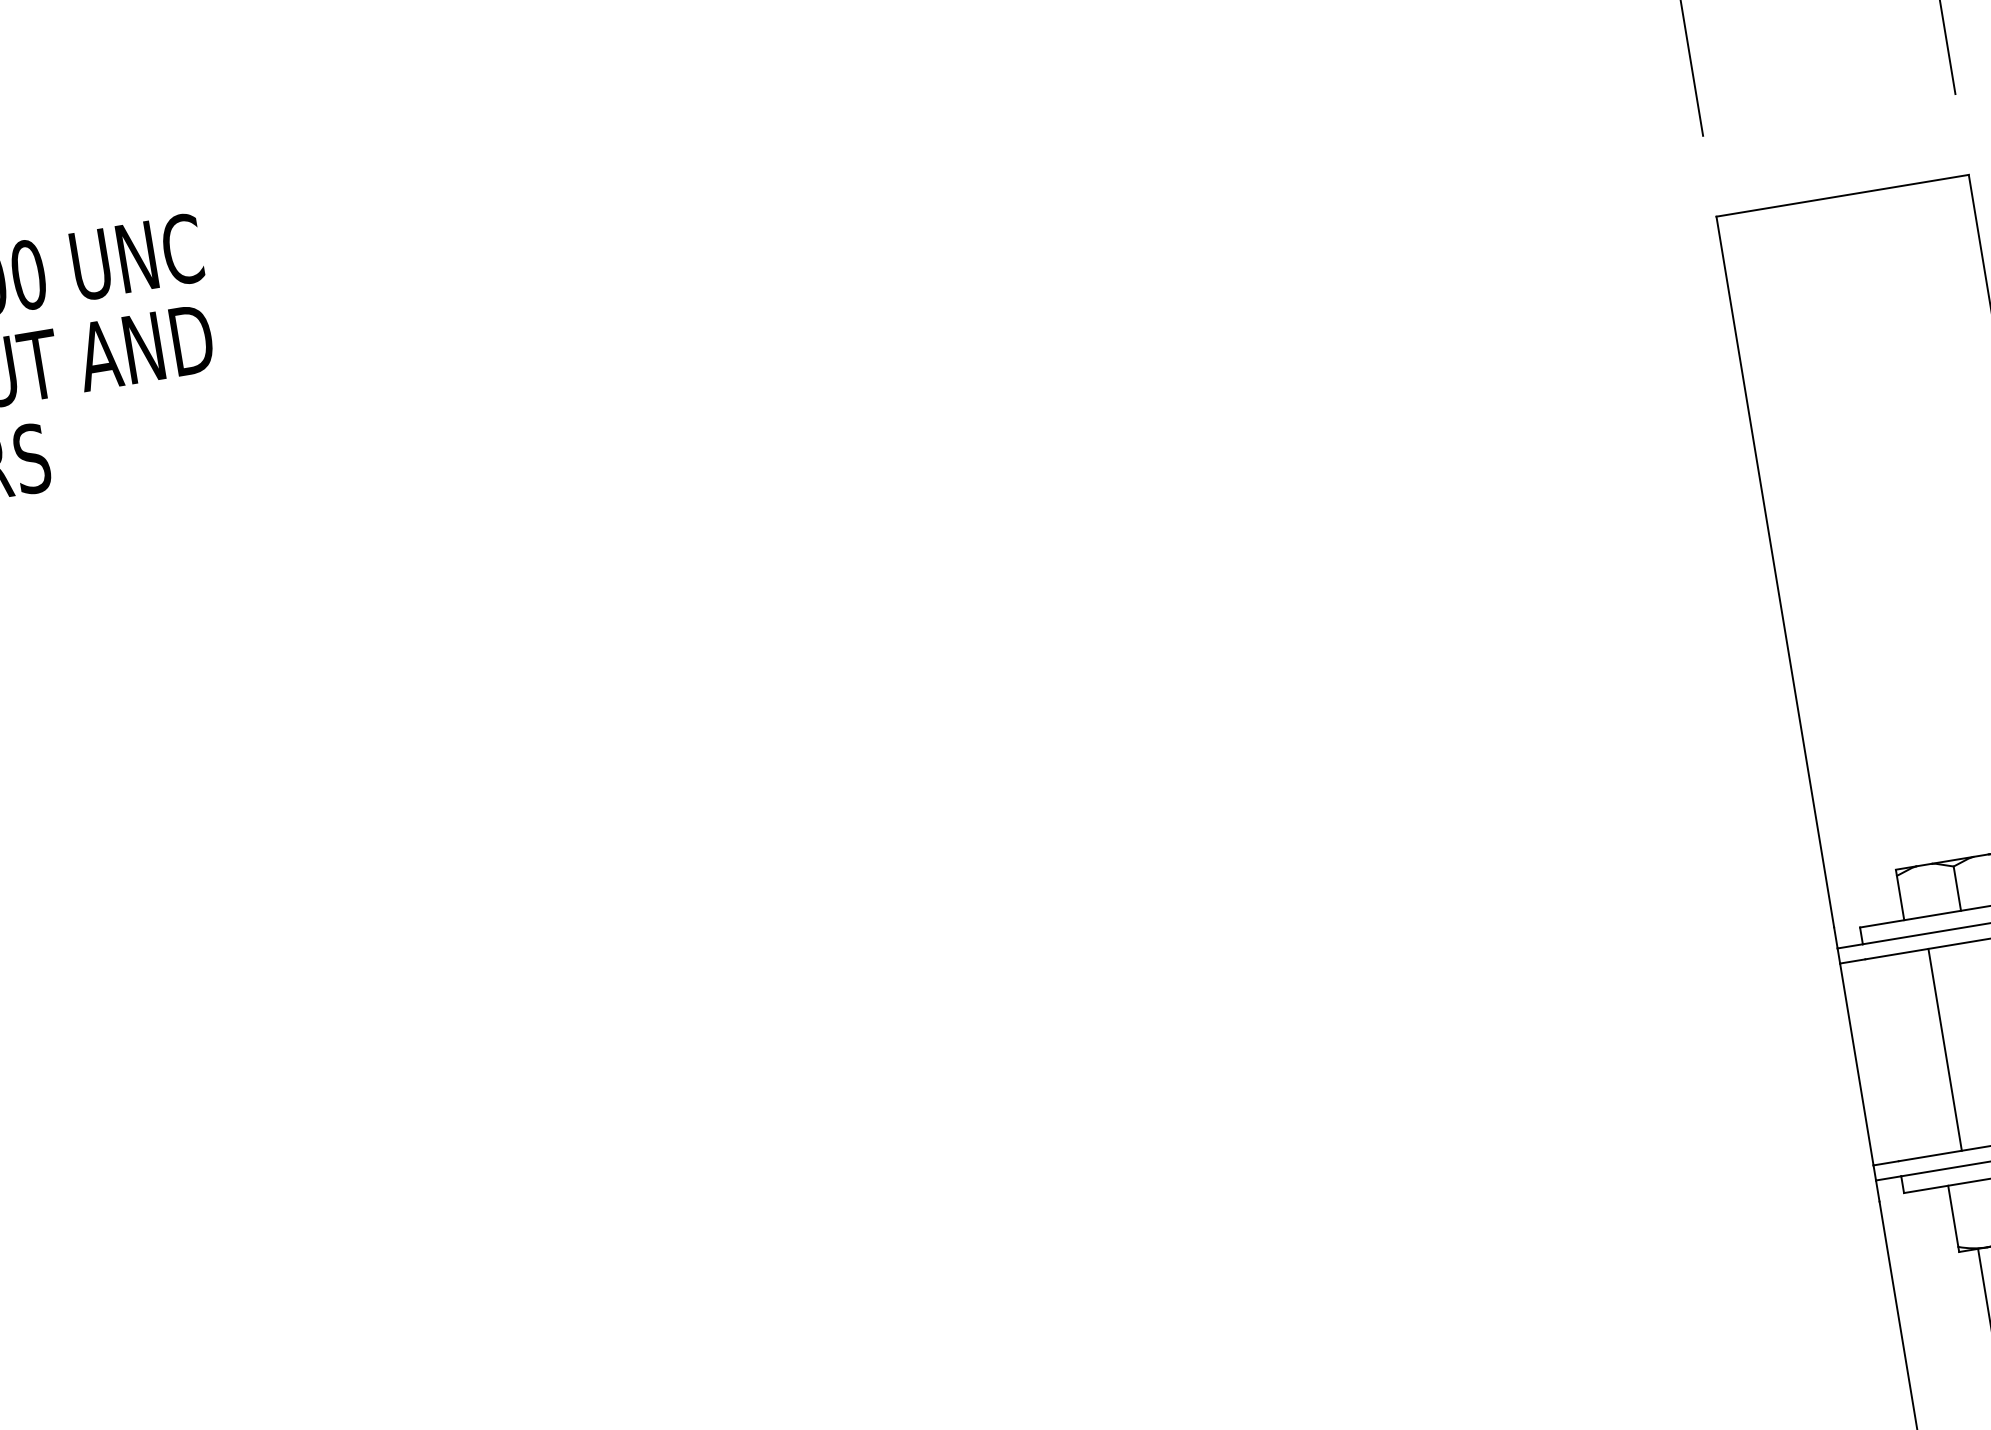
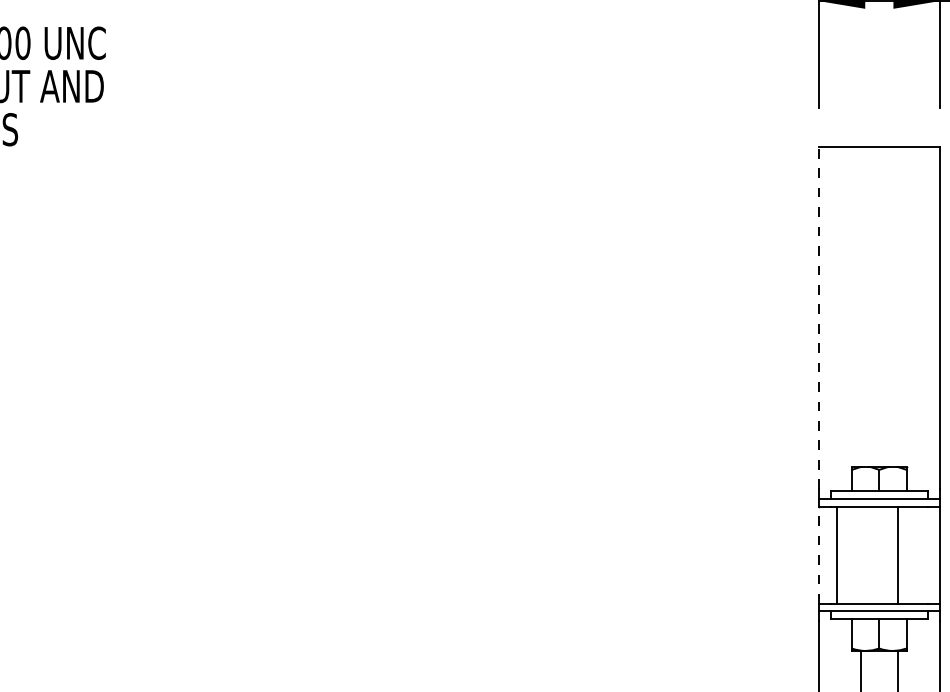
line: (1774, 570) -> (818, 317), solid -> dashed
line: (1945, 1048) -> (837, 554), moved
line: (1856, 1065) -> (818, 555), solid -> dashed

